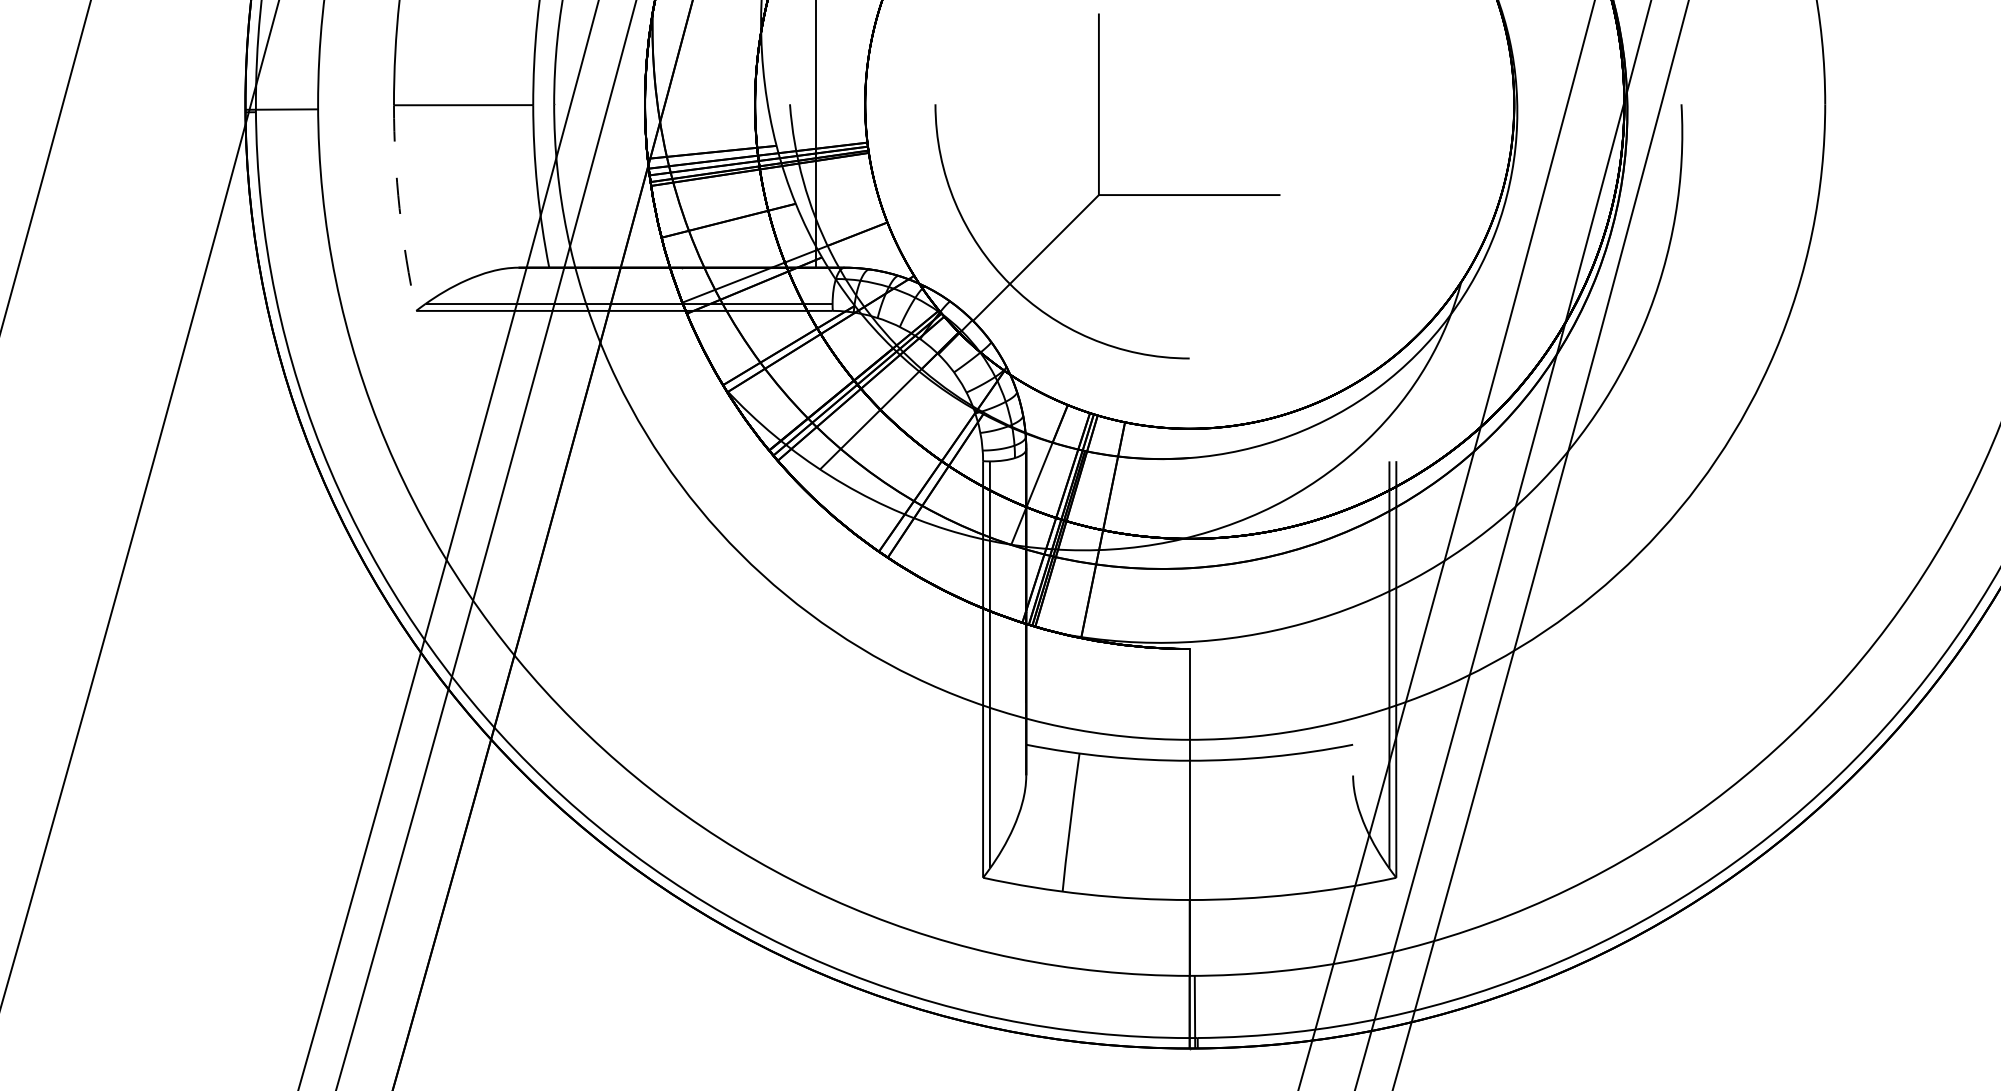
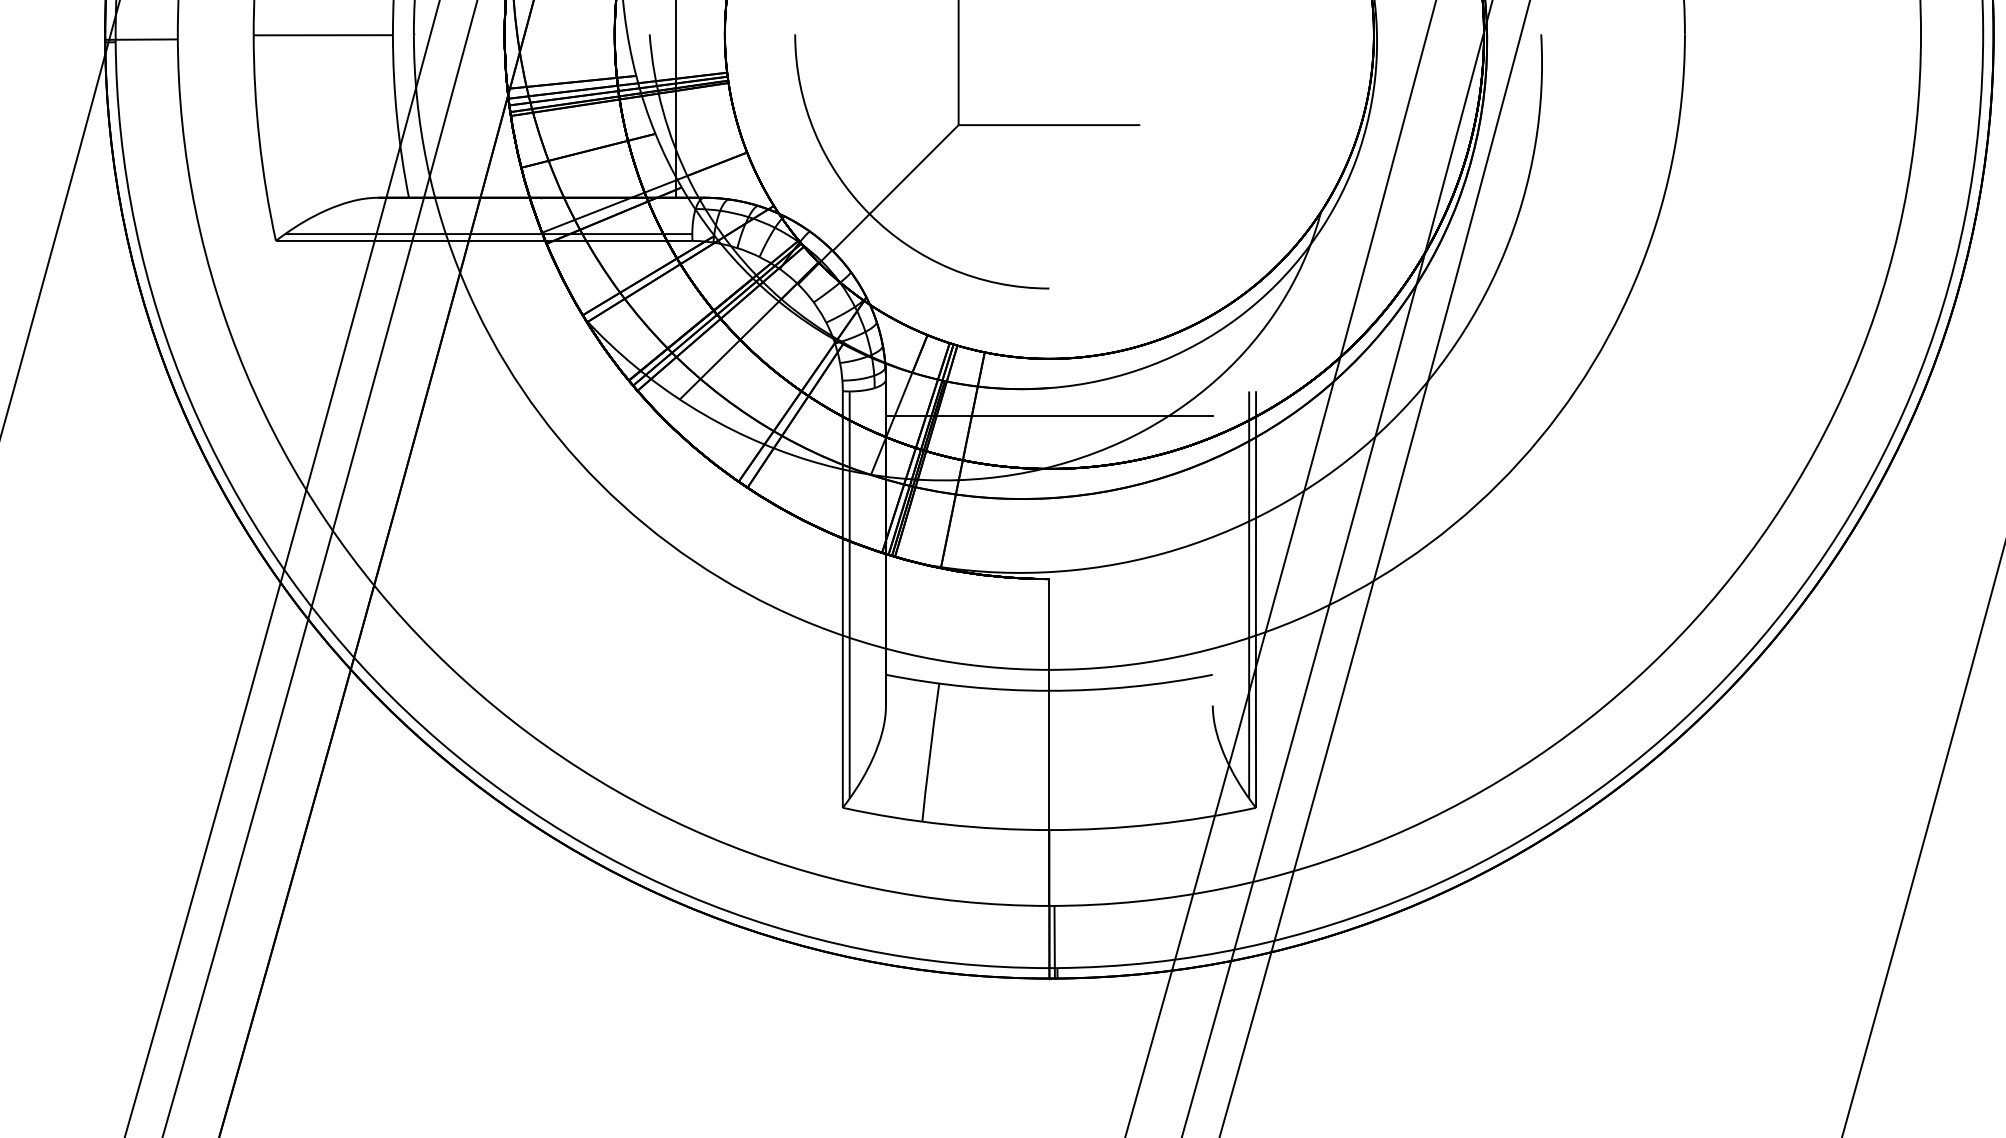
arc: (399, 208) -> (259, 138), dashed -> solid
line: (1188, 486) -> (1048, 416), added

